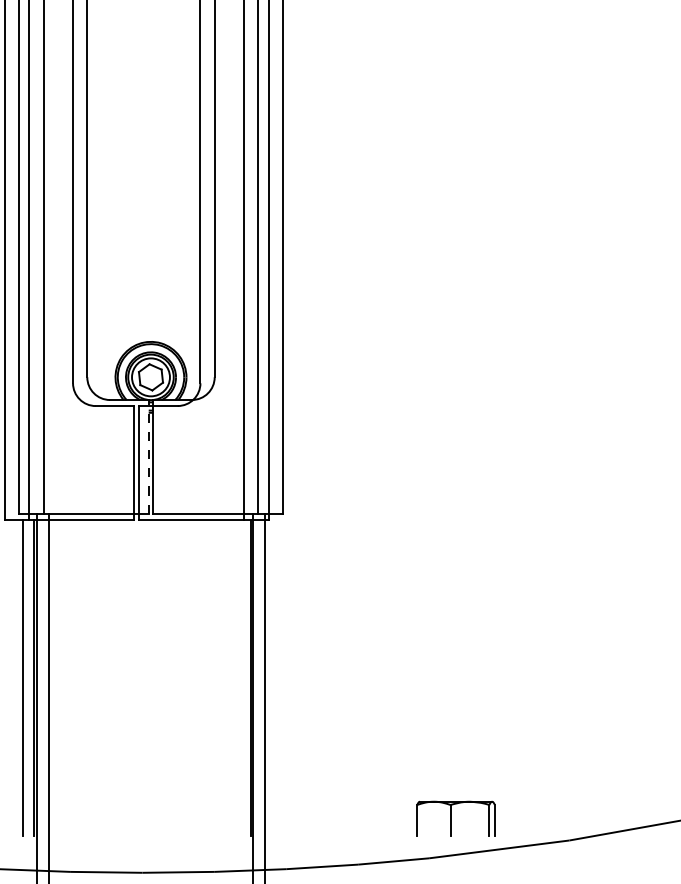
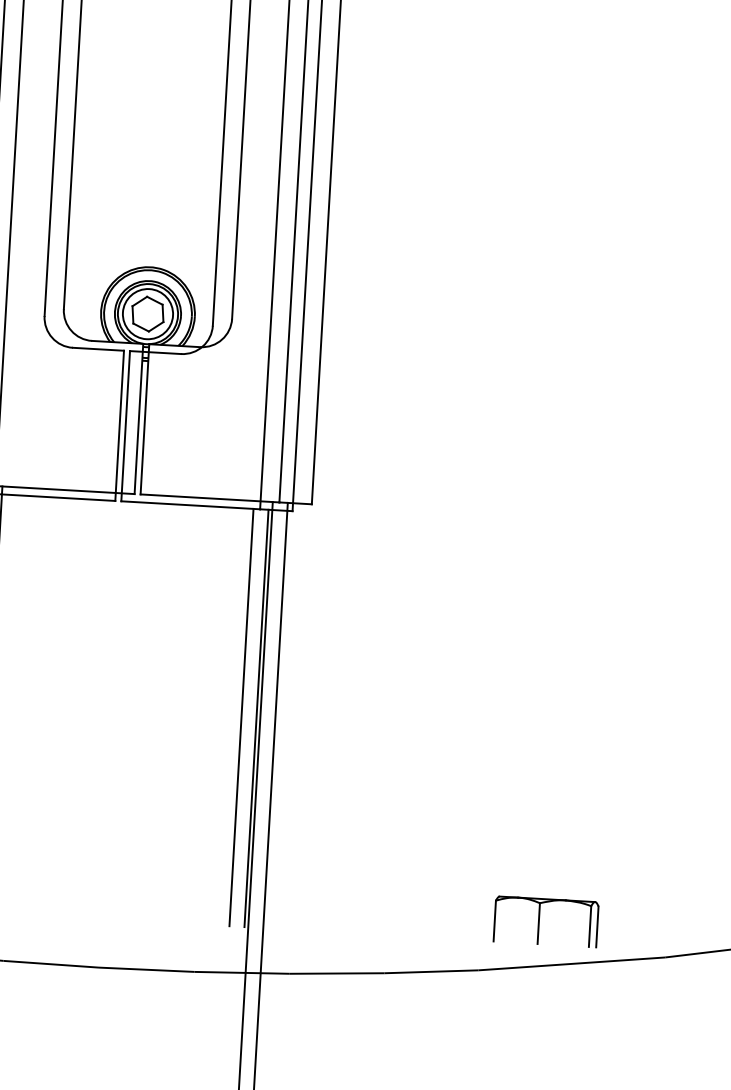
line: (148, 456) -> (138, 418), dashed -> solid
line: (239, 677) -> (241, 717), added
part: (455, 818) -> (545, 921), moved

